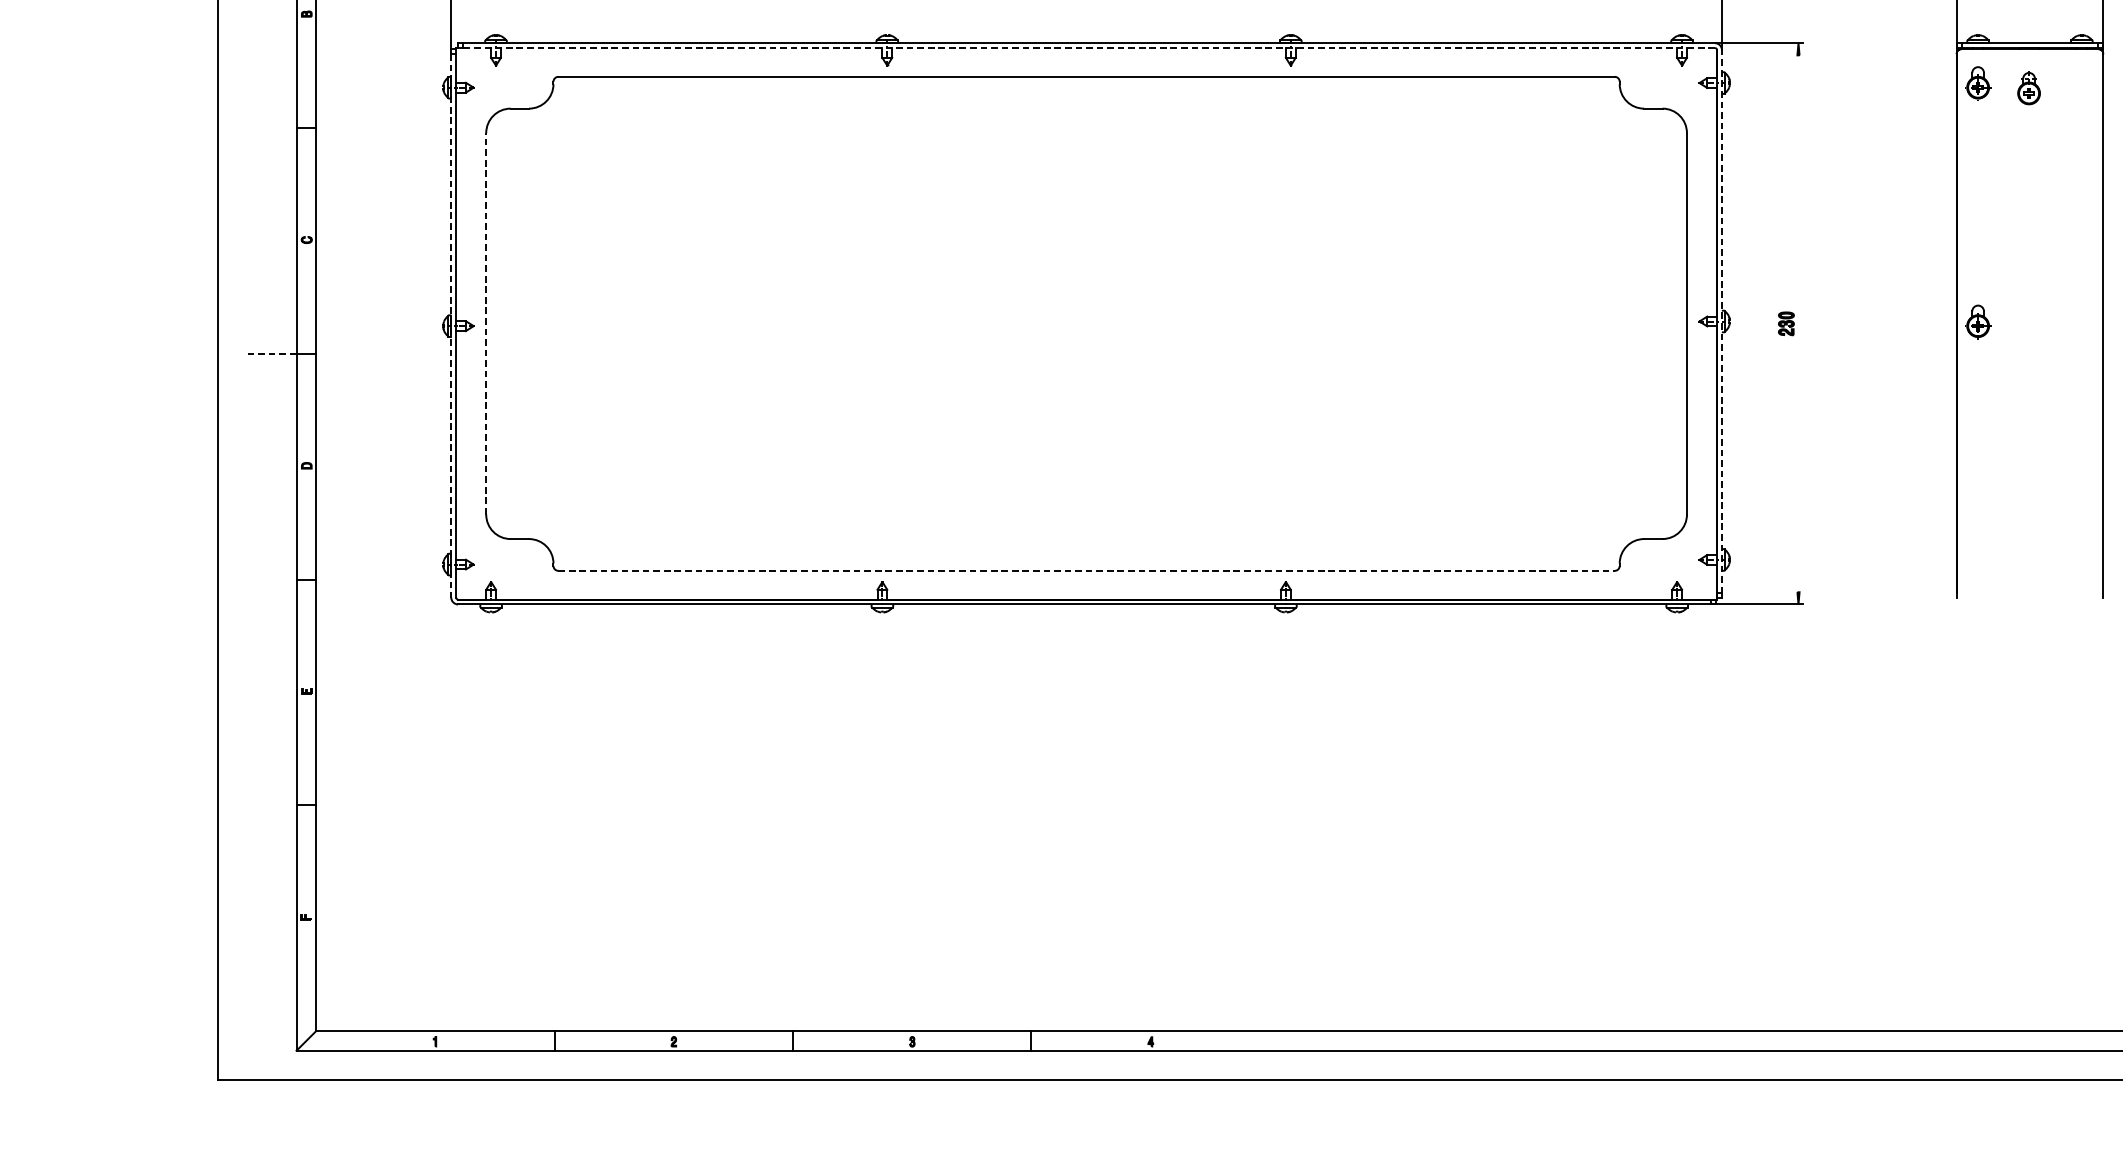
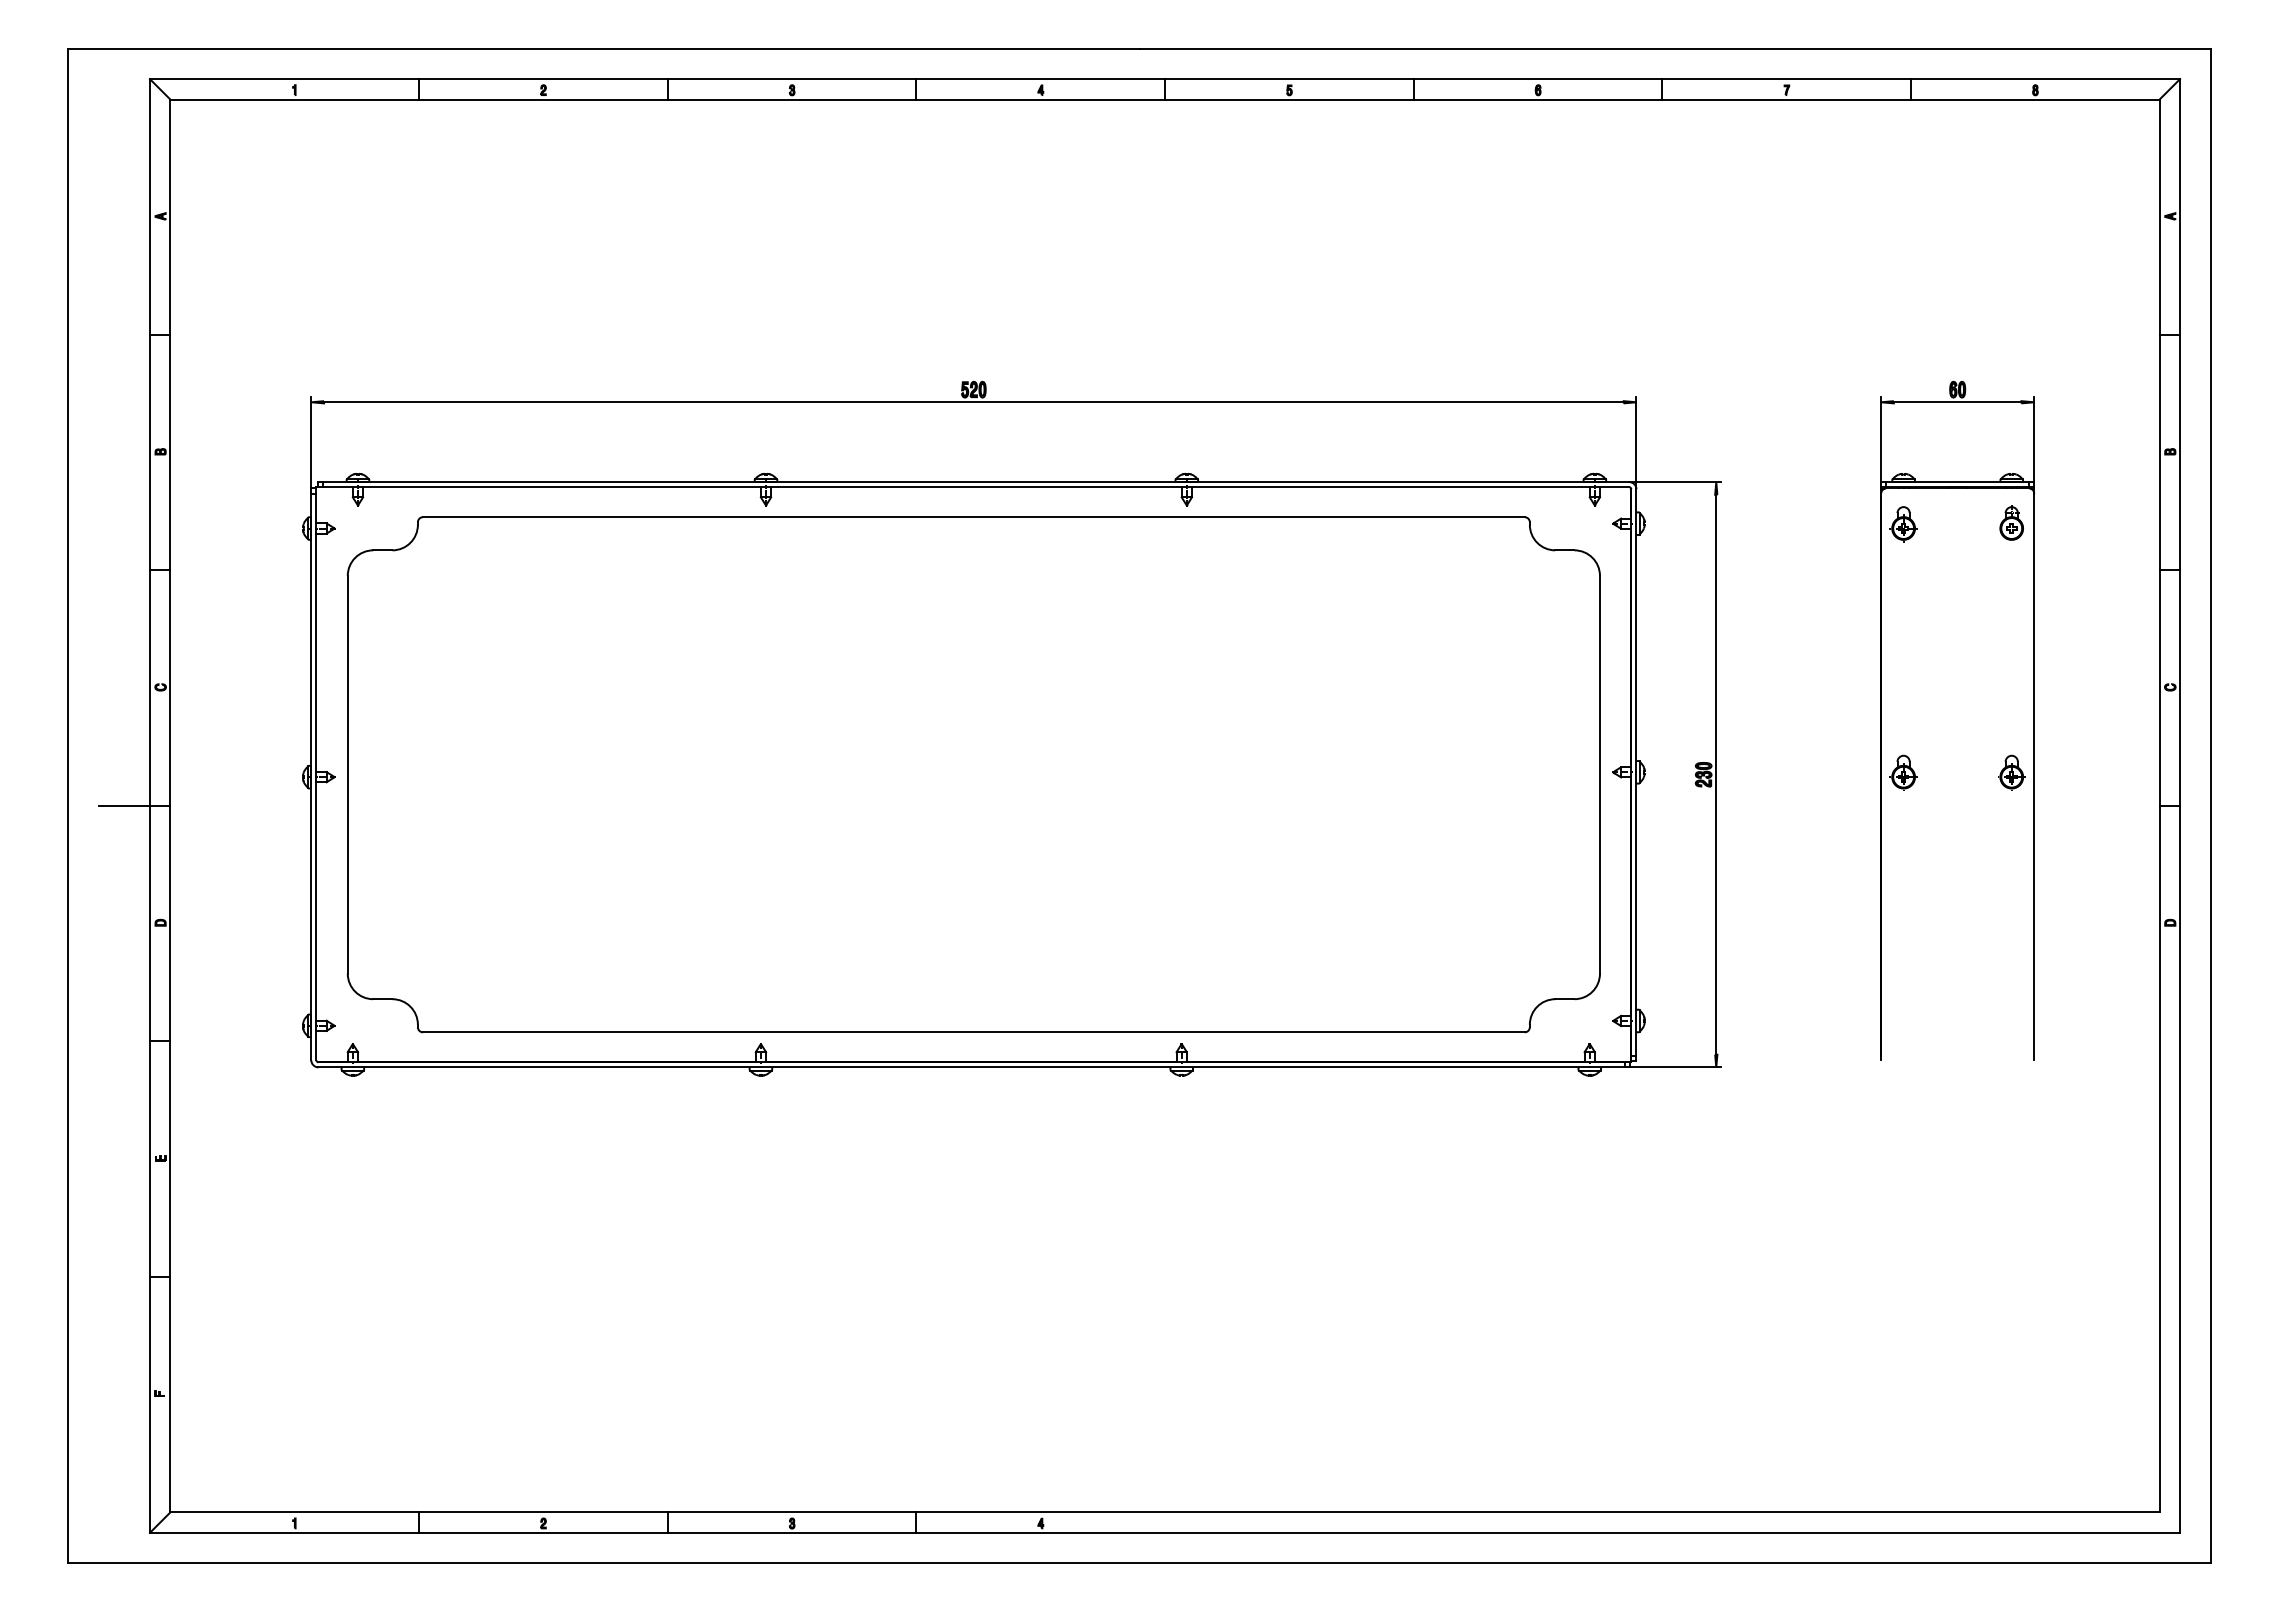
line: (1088, 48) -> (975, 487), dashed -> solid
part: (2028, 87) -> (2011, 522), moved
line: (1721, 321) -> (1636, 772), dashed -> solid
part: (2081, 321) -> (2011, 772), added
line: (485, 323) -> (347, 774), dashed -> solid
line: (1798, 323) -> (1716, 774), added
line: (451, 326) -> (311, 777), dashed -> solid
line: (272, 354) -> (124, 806), dashed -> solid
line: (1086, 570) -> (973, 1032), dashed -> solid

